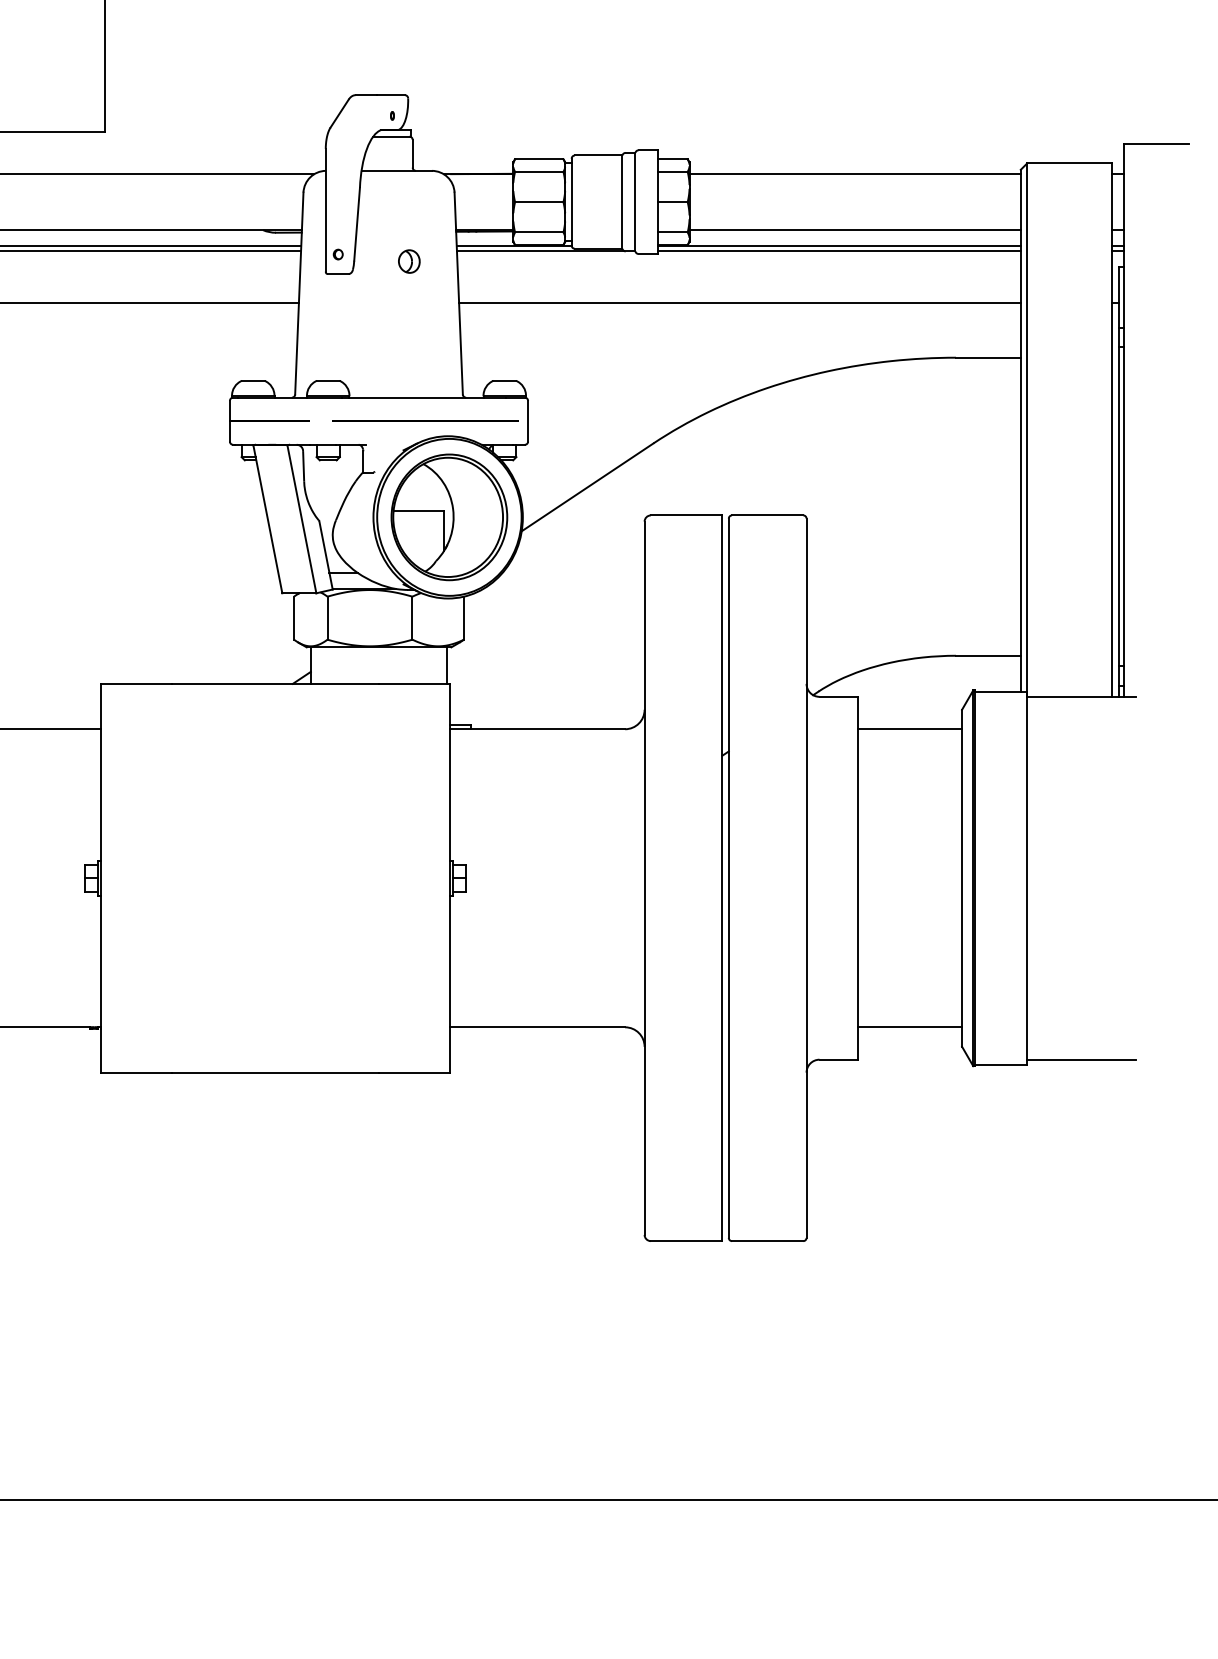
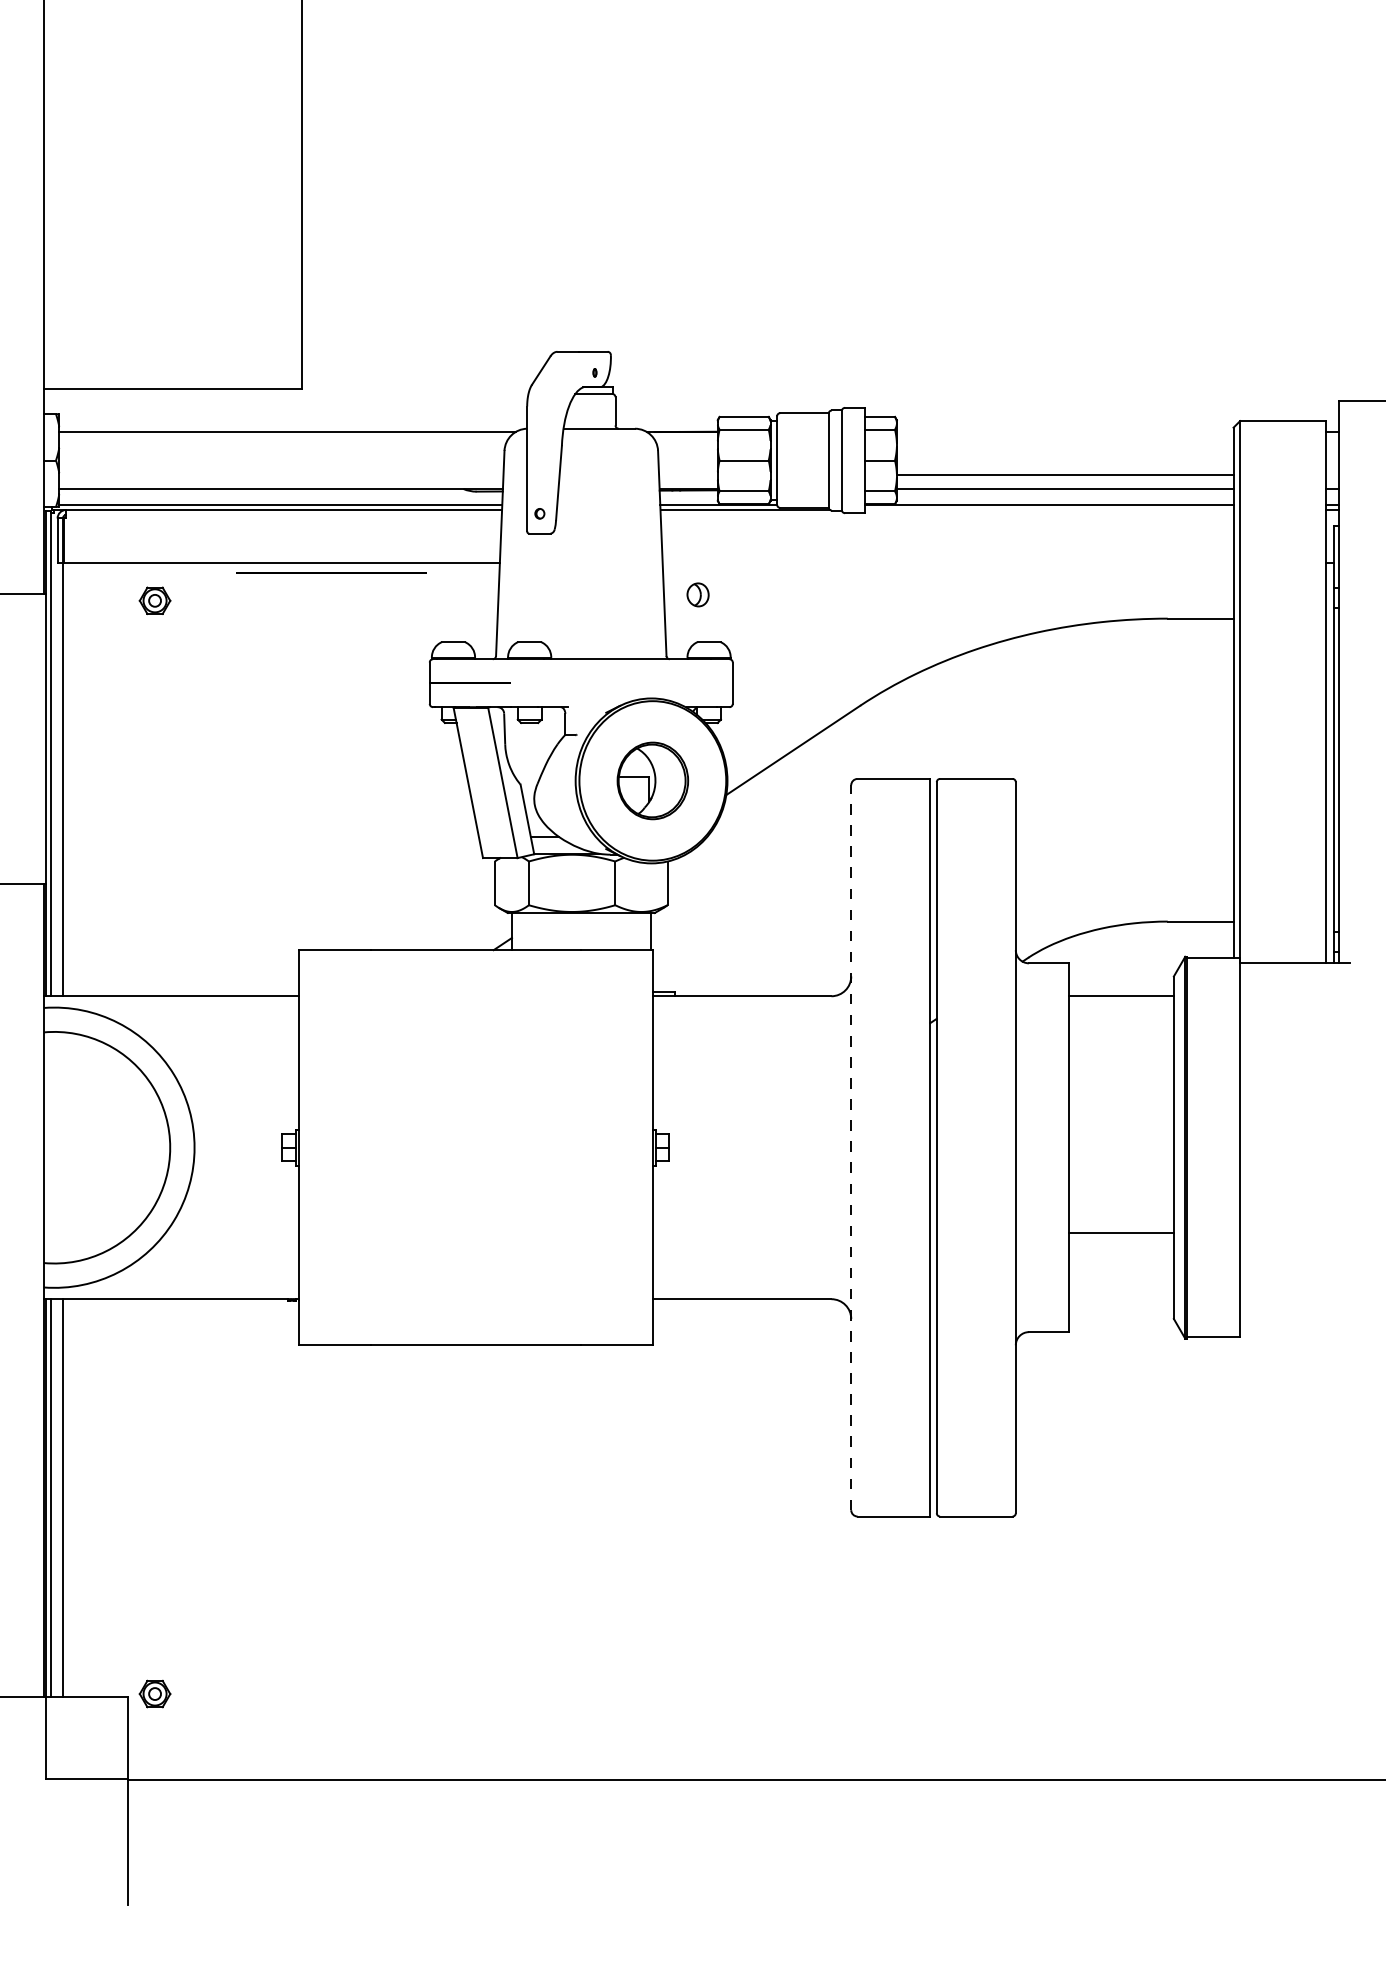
line: (854, 174) -> (1064, 475), moved
line: (838, 250) -> (1048, 509), removed
part: (408, 261) -> (697, 594), moved
line: (739, 302) -> (947, 562), removed
line: (425, 420) -> (331, 572), moved
part: (449, 516) -> (652, 780), size x0.6
line: (644, 878) -> (851, 1147), solid -> dashed
line: (909, 1027) -> (1120, 1233), moved
line: (1080, 1060) -> (1294, 1332), removed

